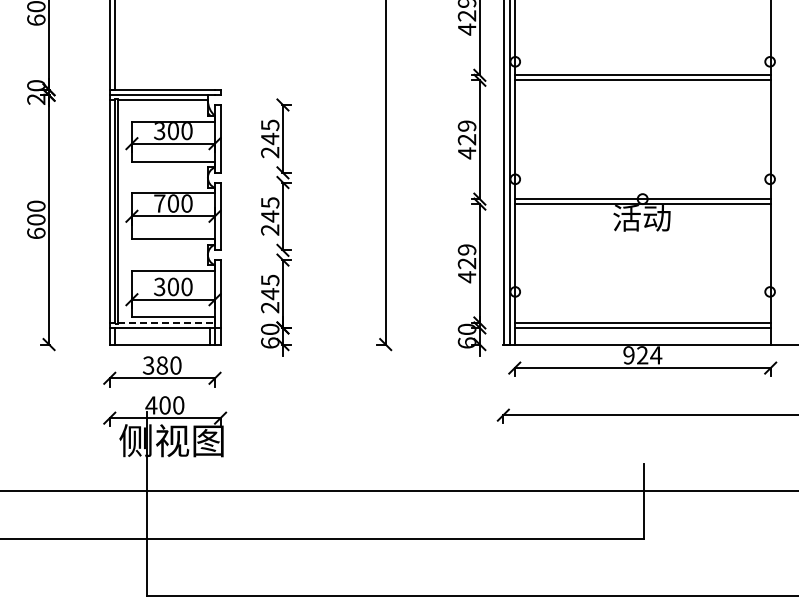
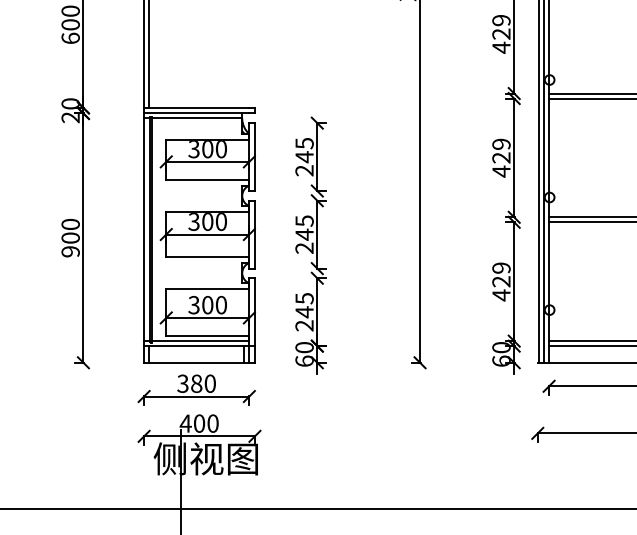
text: (159, 203) -> (193, 221), 700 -> 300
text: (36, 233) -> (70, 251), 600 -> 900
line: (166, 322) -> (200, 340), dashed -> solid

